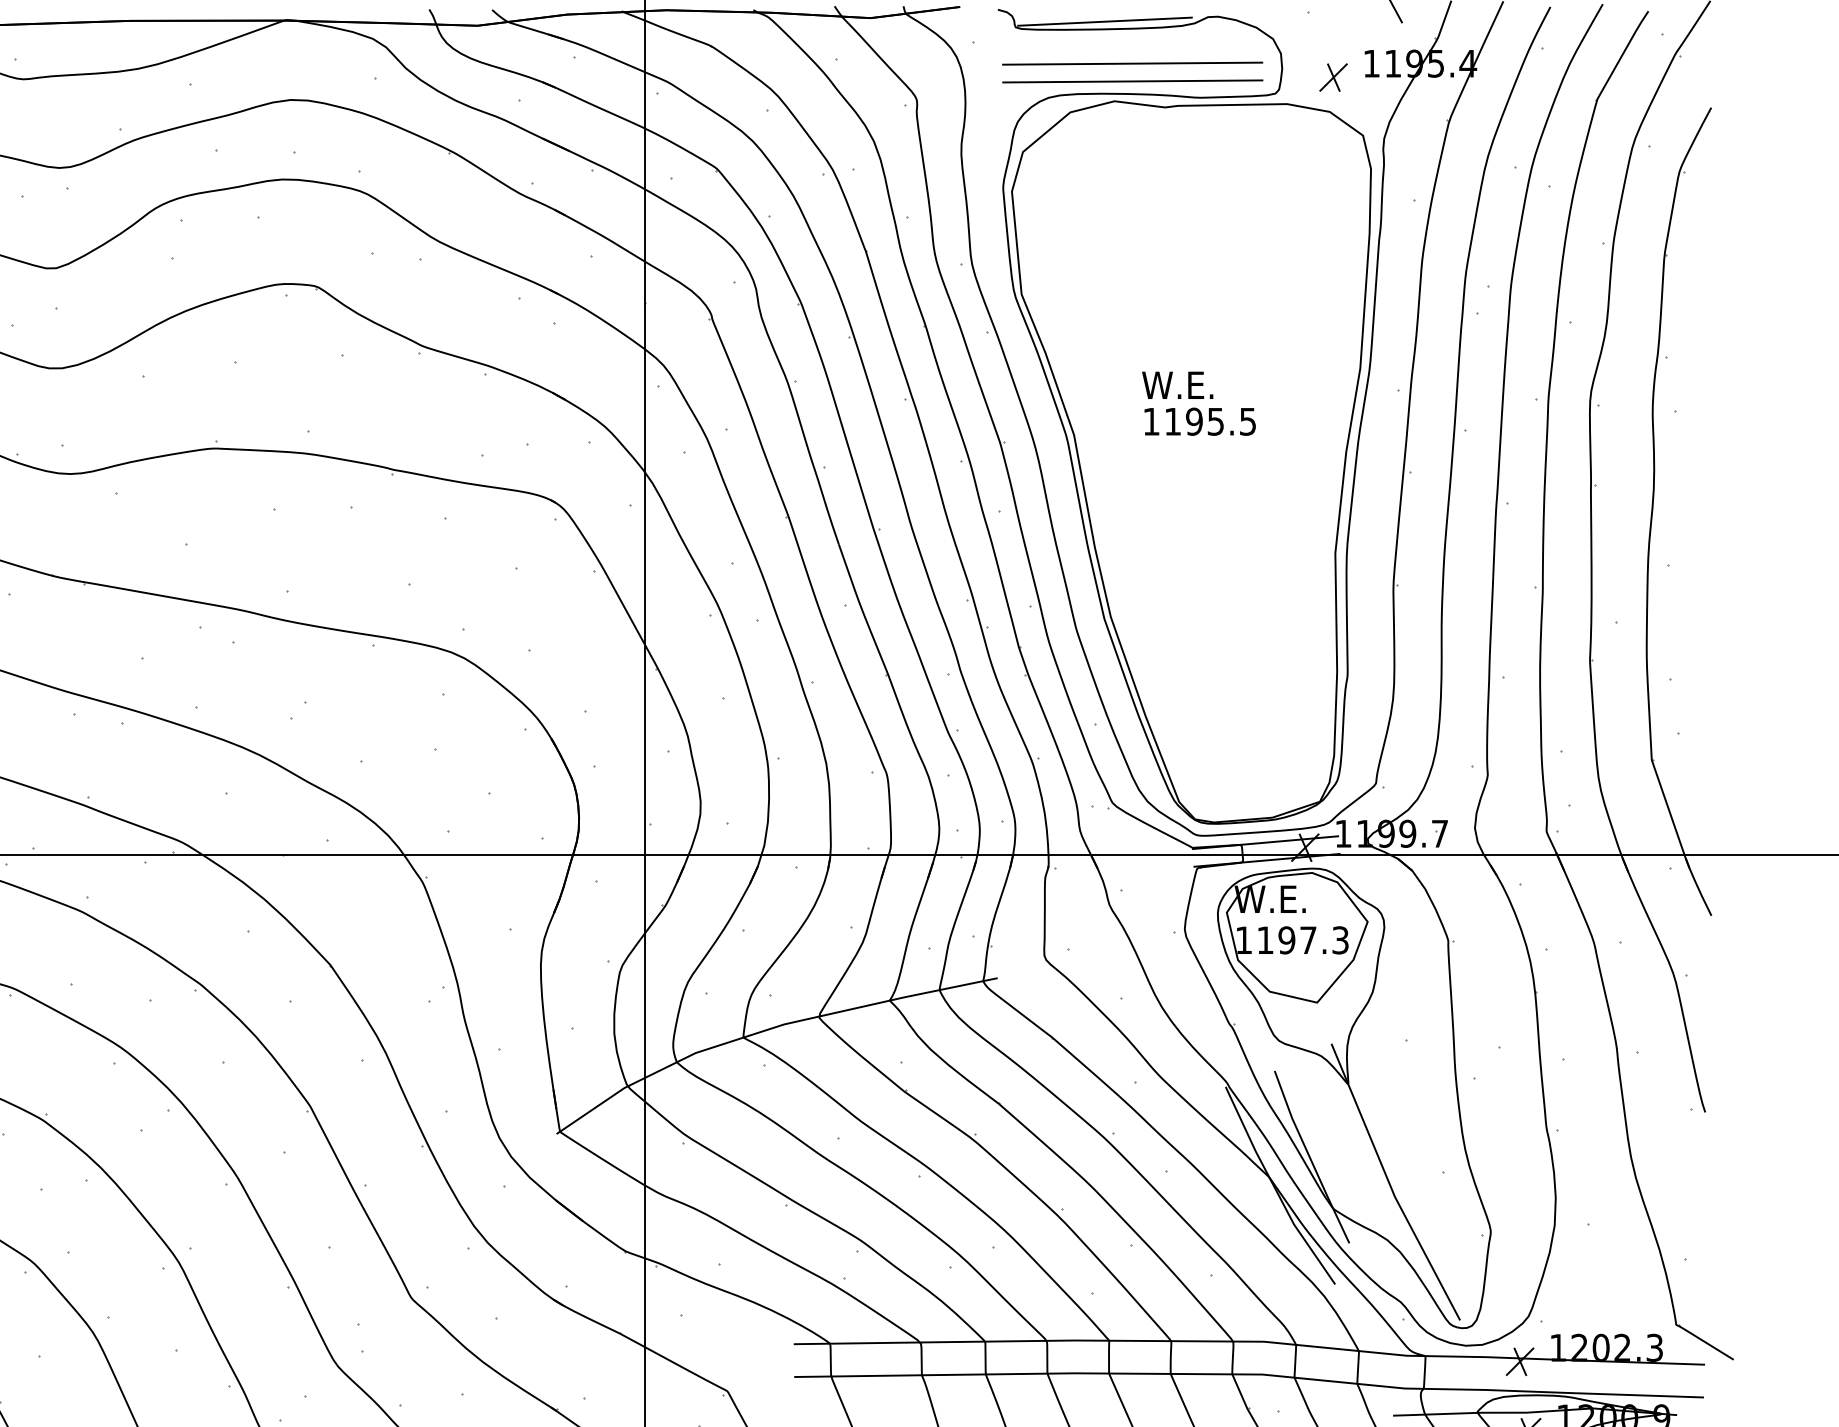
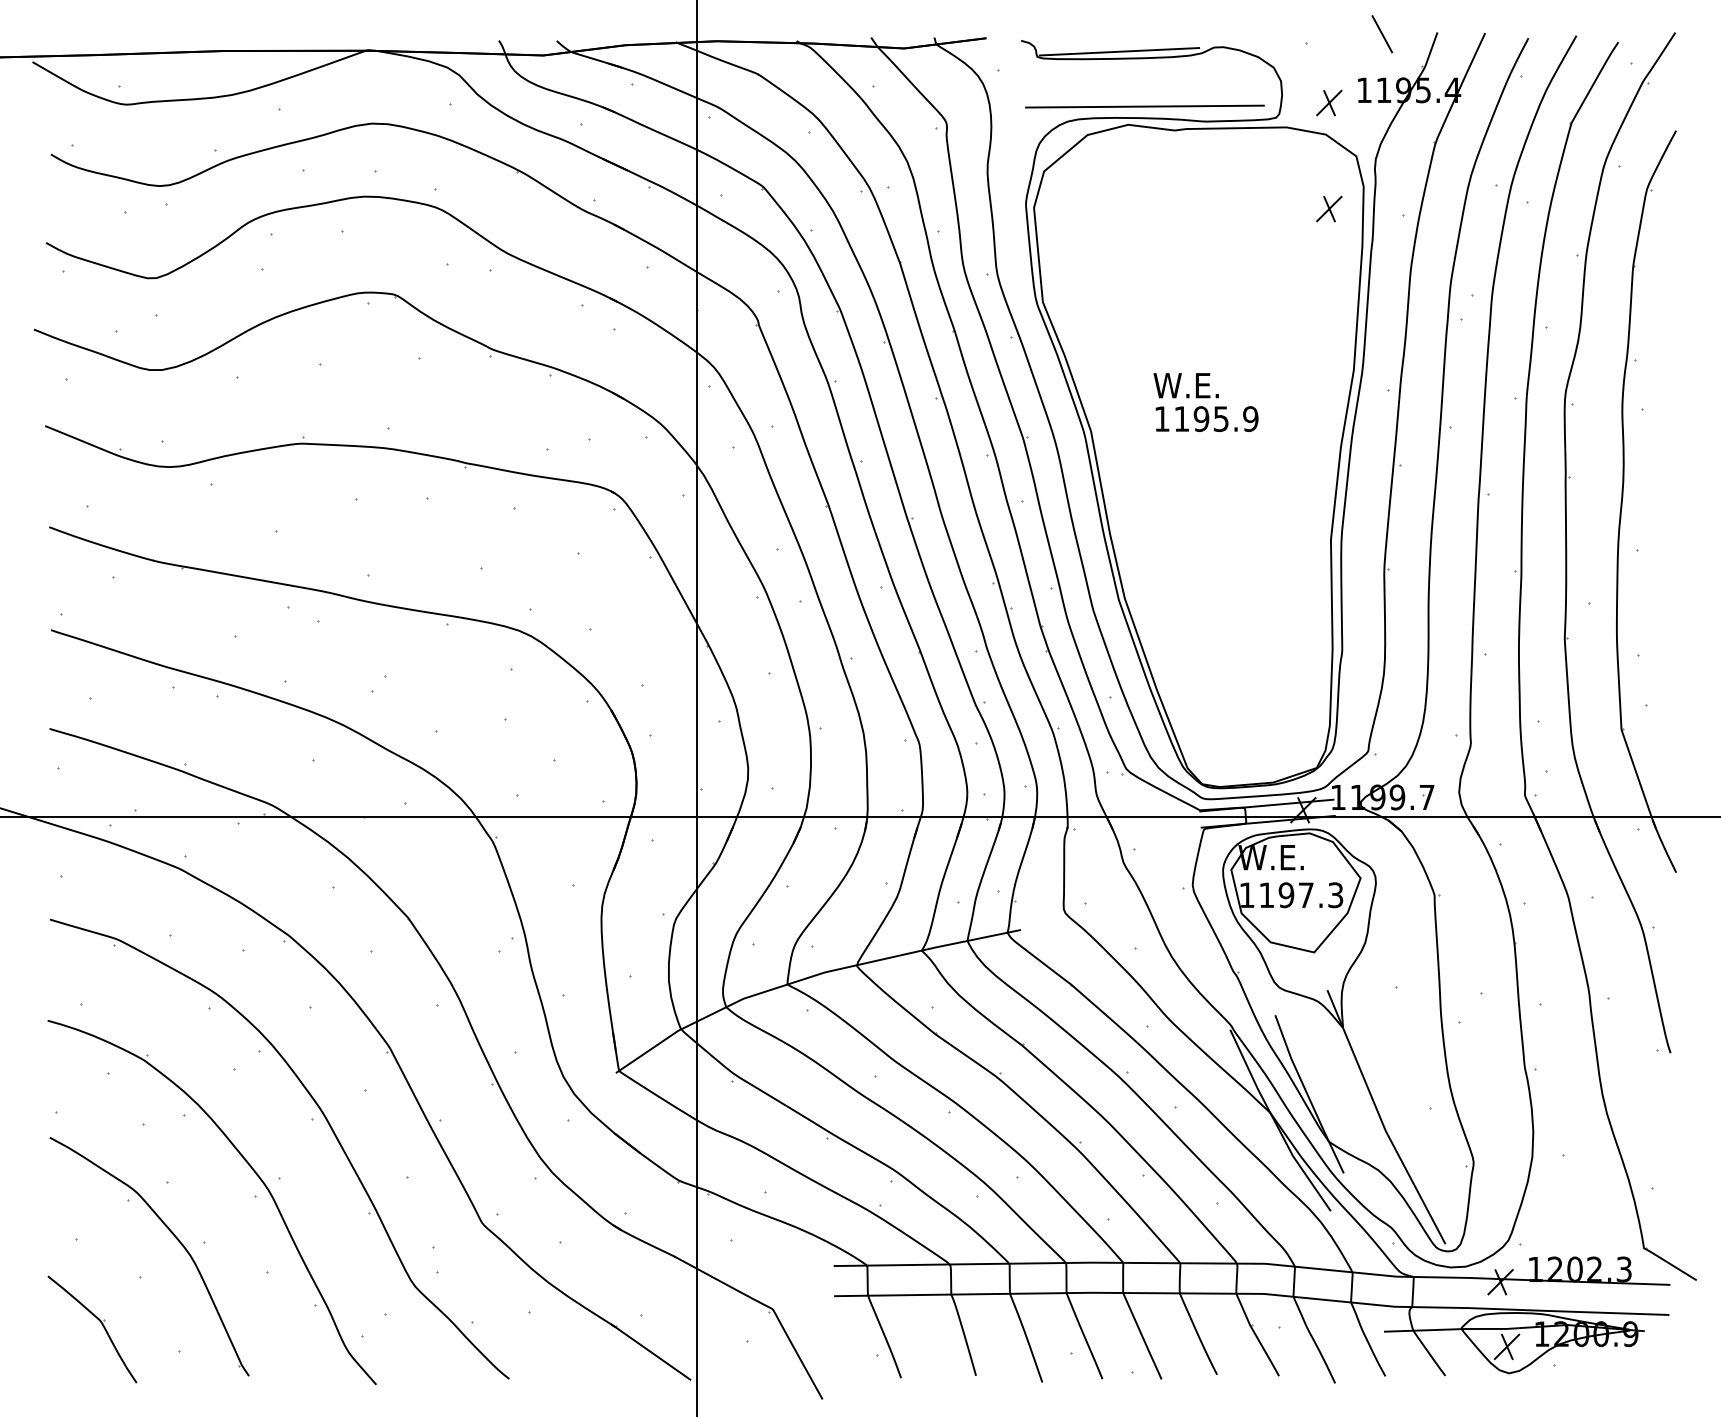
line: (1132, 63) -> (1144, 90), removed
part: (1333, 192) -> (1329, 208), added
text: (1247, 421) -> (1250, 418), 1195.5 -> 1195.9

